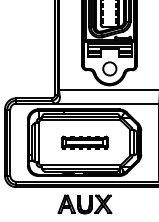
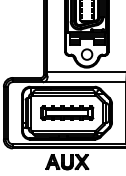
part: (85, 141) -> (67, 112), size x1.43

